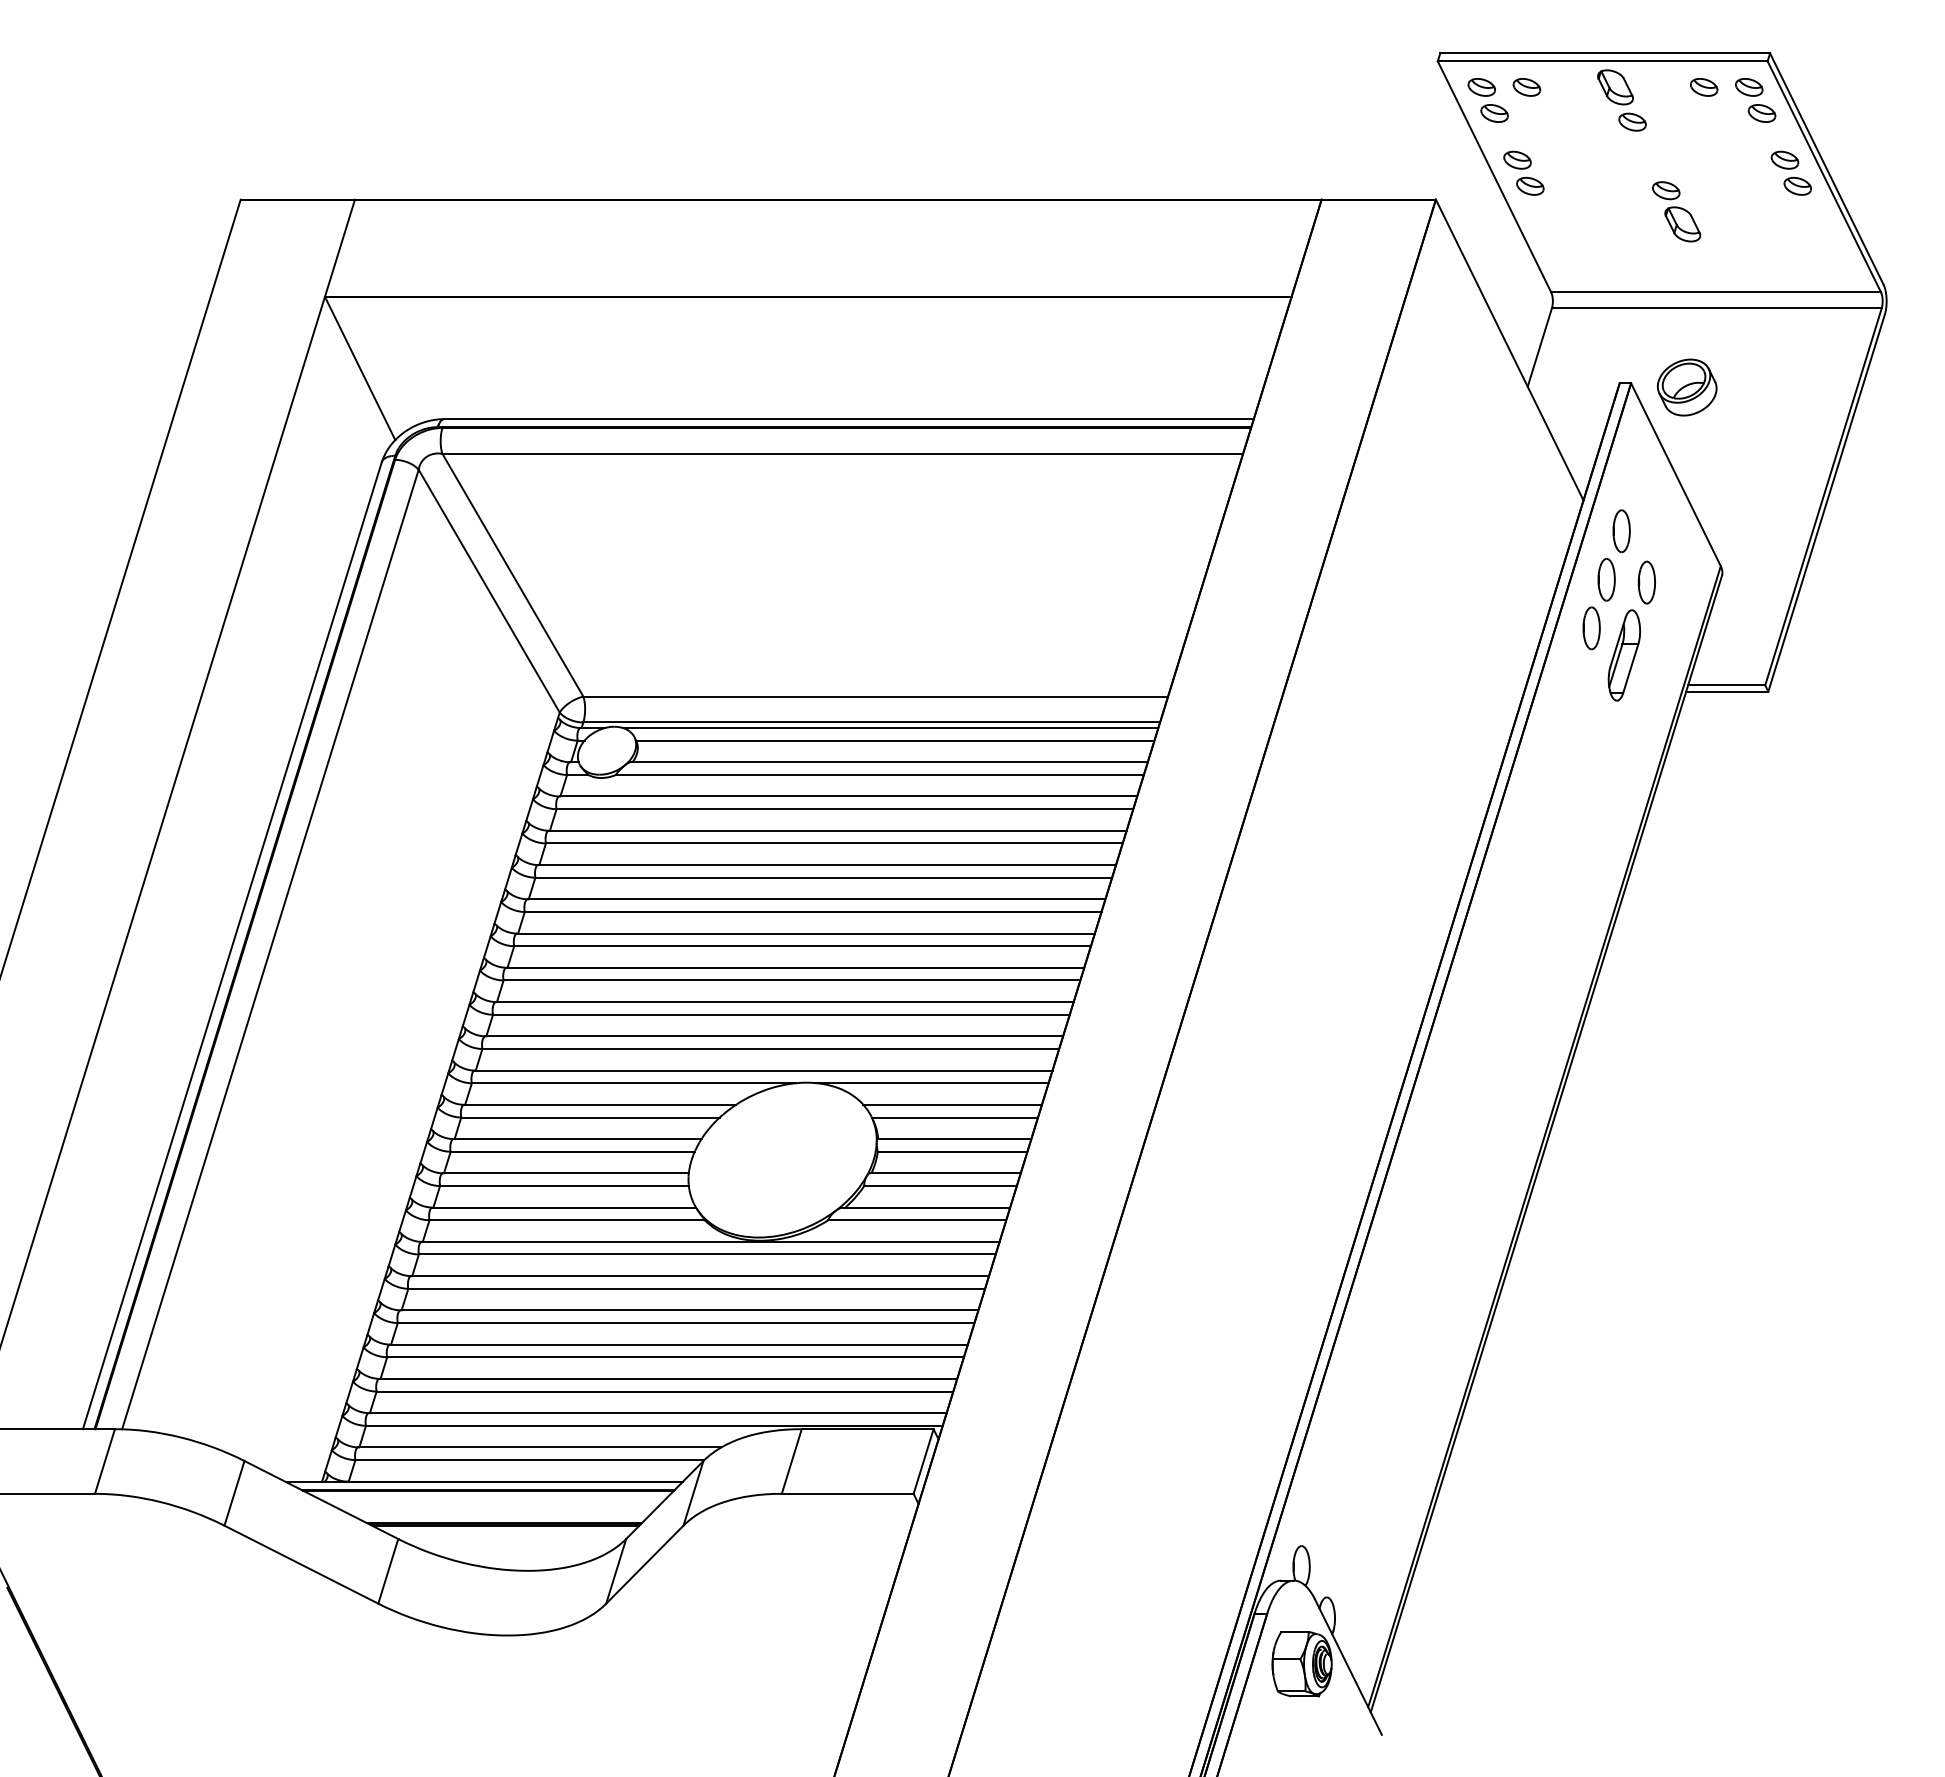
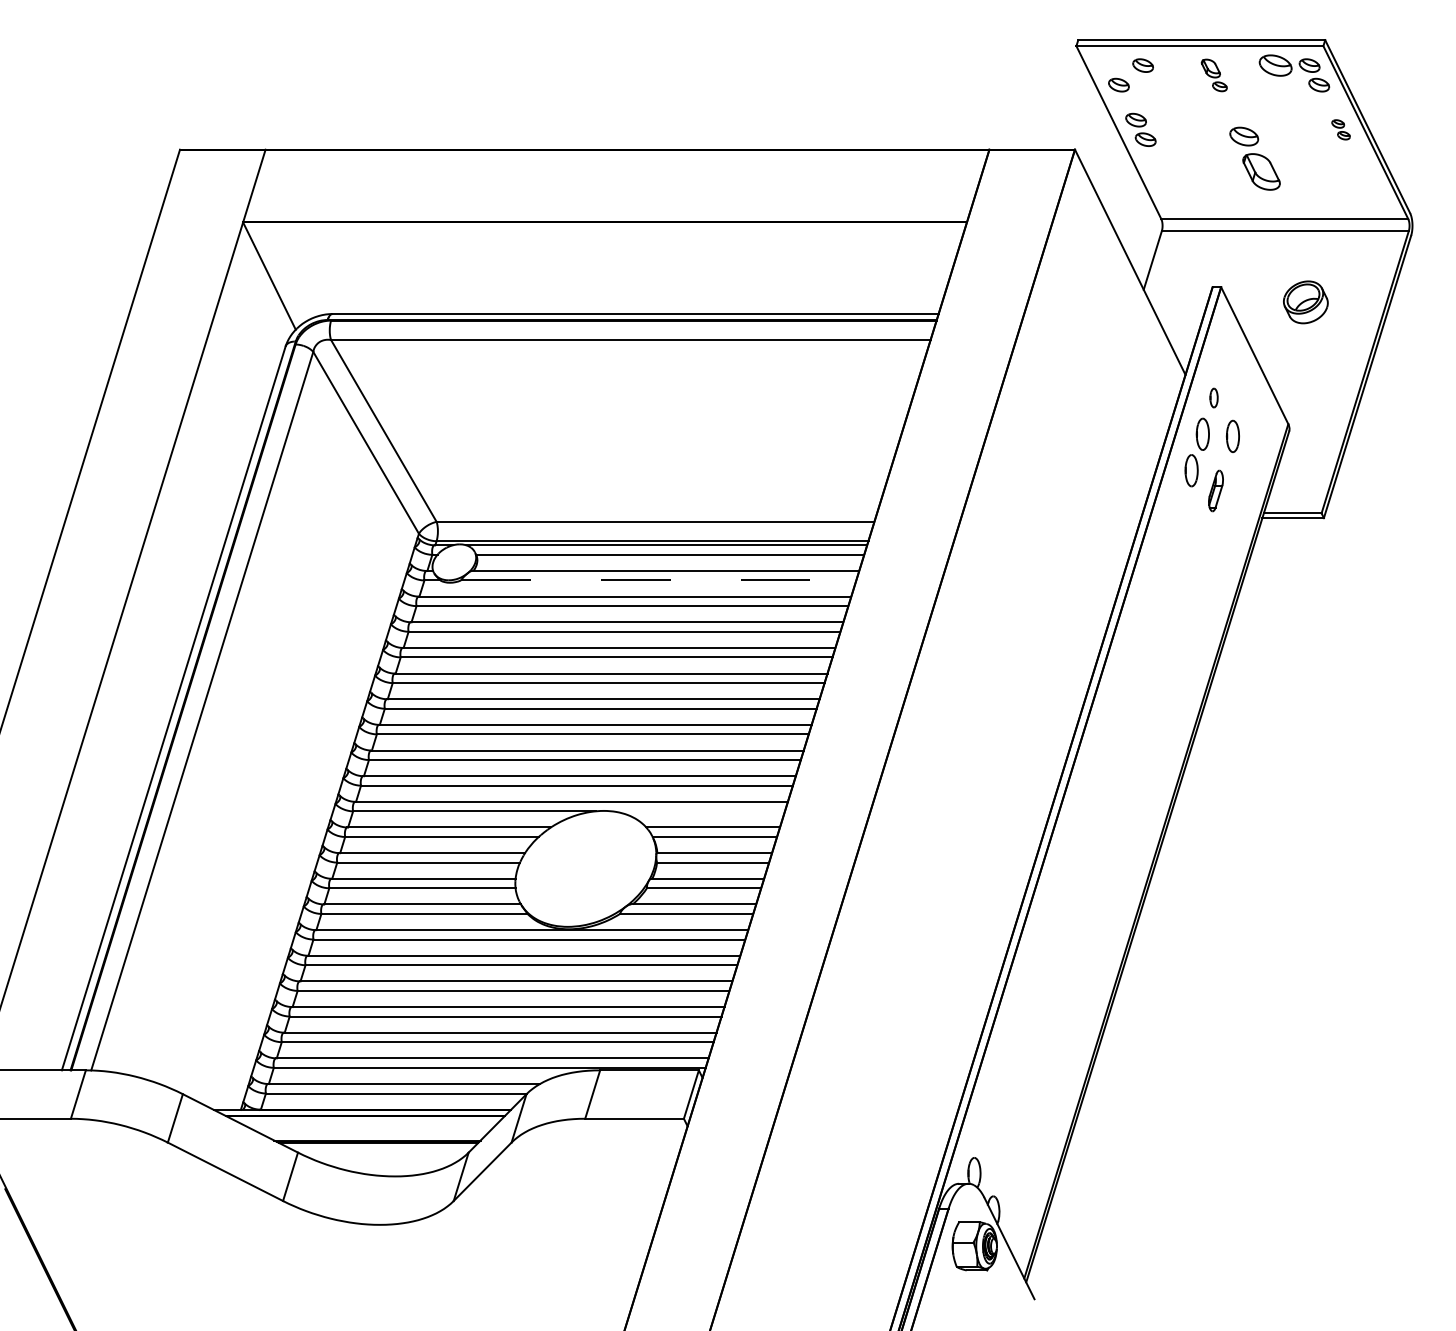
part: (1481, 87) -> (1109, 65), removed
part: (1704, 87) -> (1276, 65), size x1.6
part: (1621, 100) -> (1213, 75), size x0.7
part: (1790, 172) -> (1340, 129), size x0.6
part: (1676, 211) -> (1255, 158), size x1.4
part: (1686, 387) -> (1305, 302), moved
part: (1621, 531) -> (1213, 398), size x0.6
part: (1623, 655) -> (1215, 491), size x0.6
line: (879, 774) -> (658, 580), solid -> dashed
line: (932, 1083) -> (698, 811), removed

